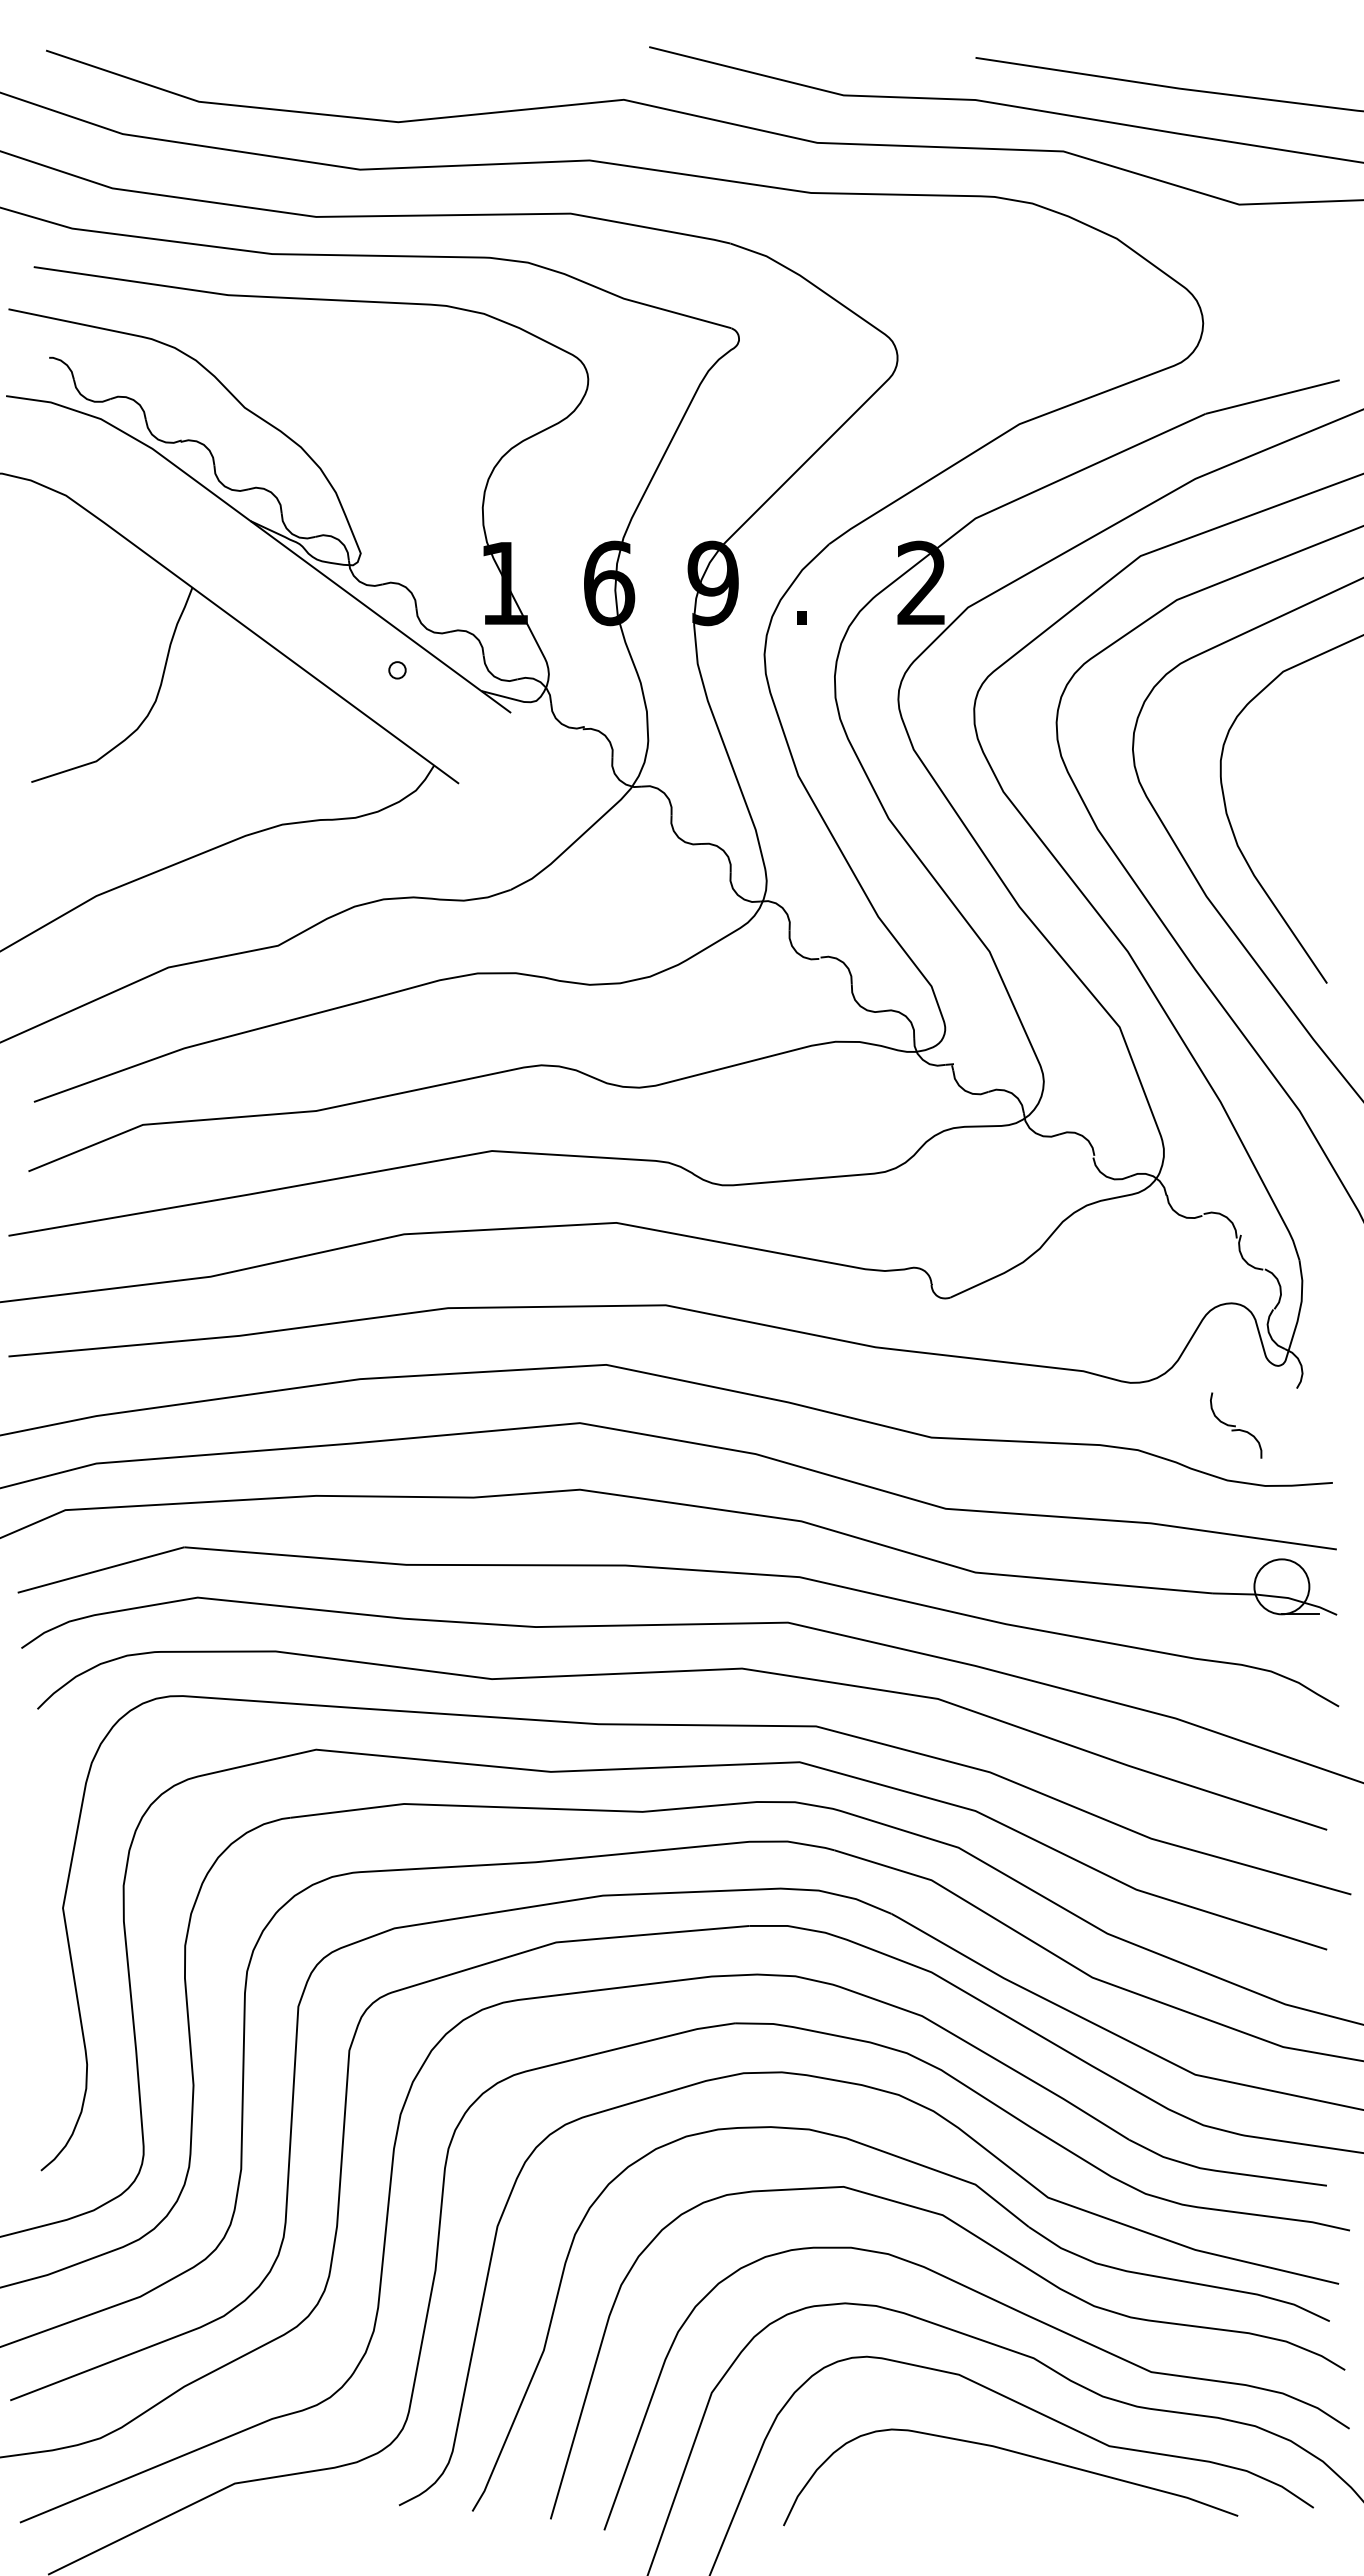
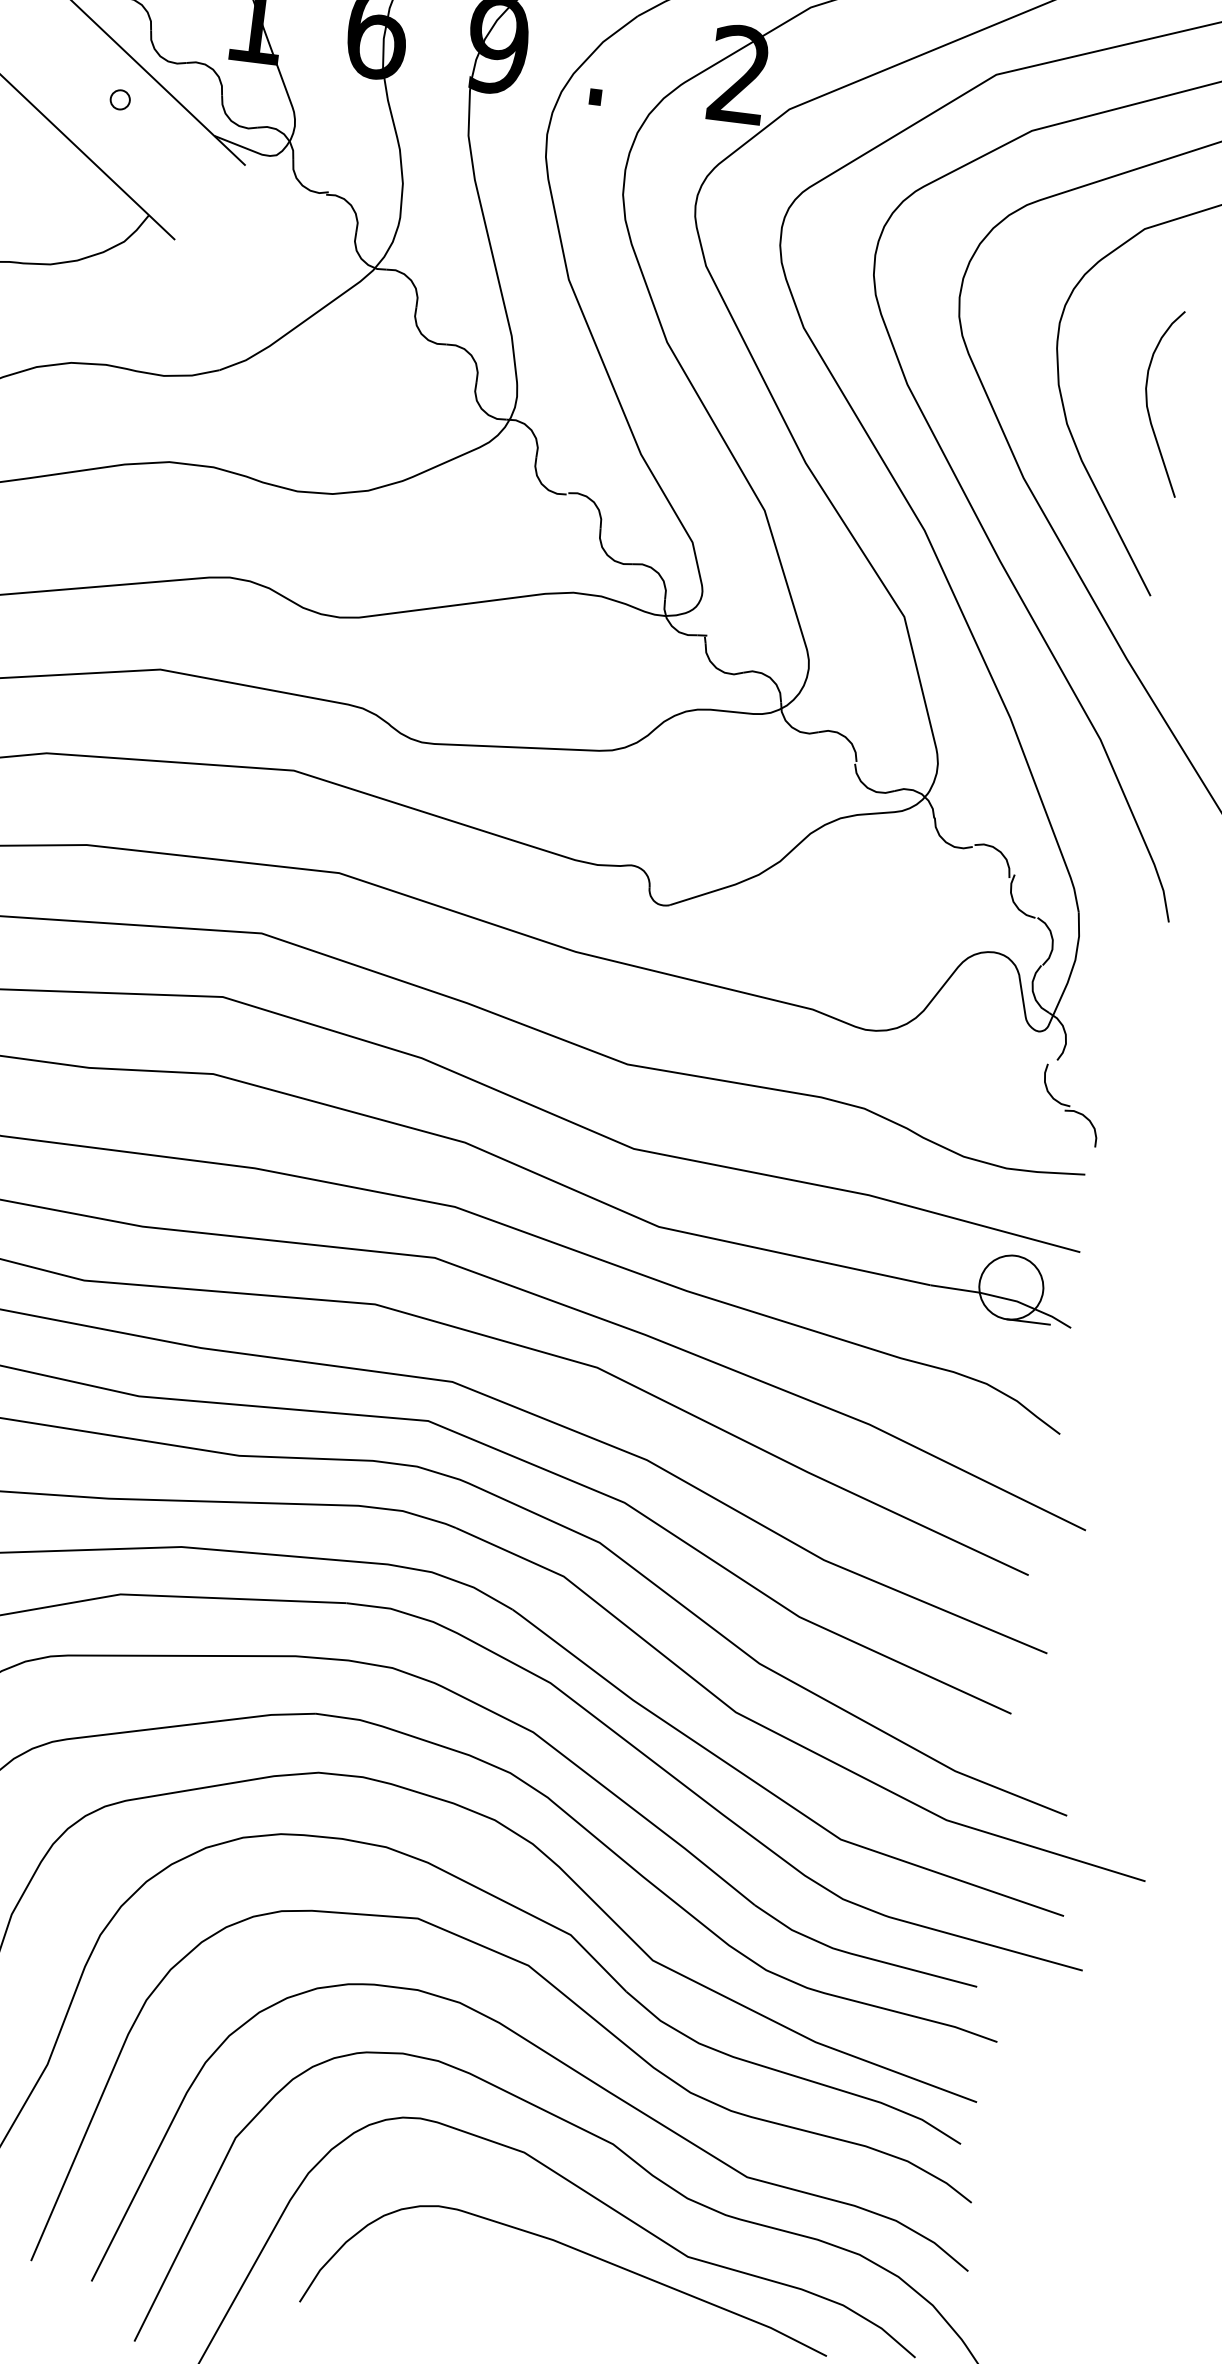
curve: (1304, 818) -> (1148, 401), added
part: (1236, 1425) -> (1071, 1105), moved

